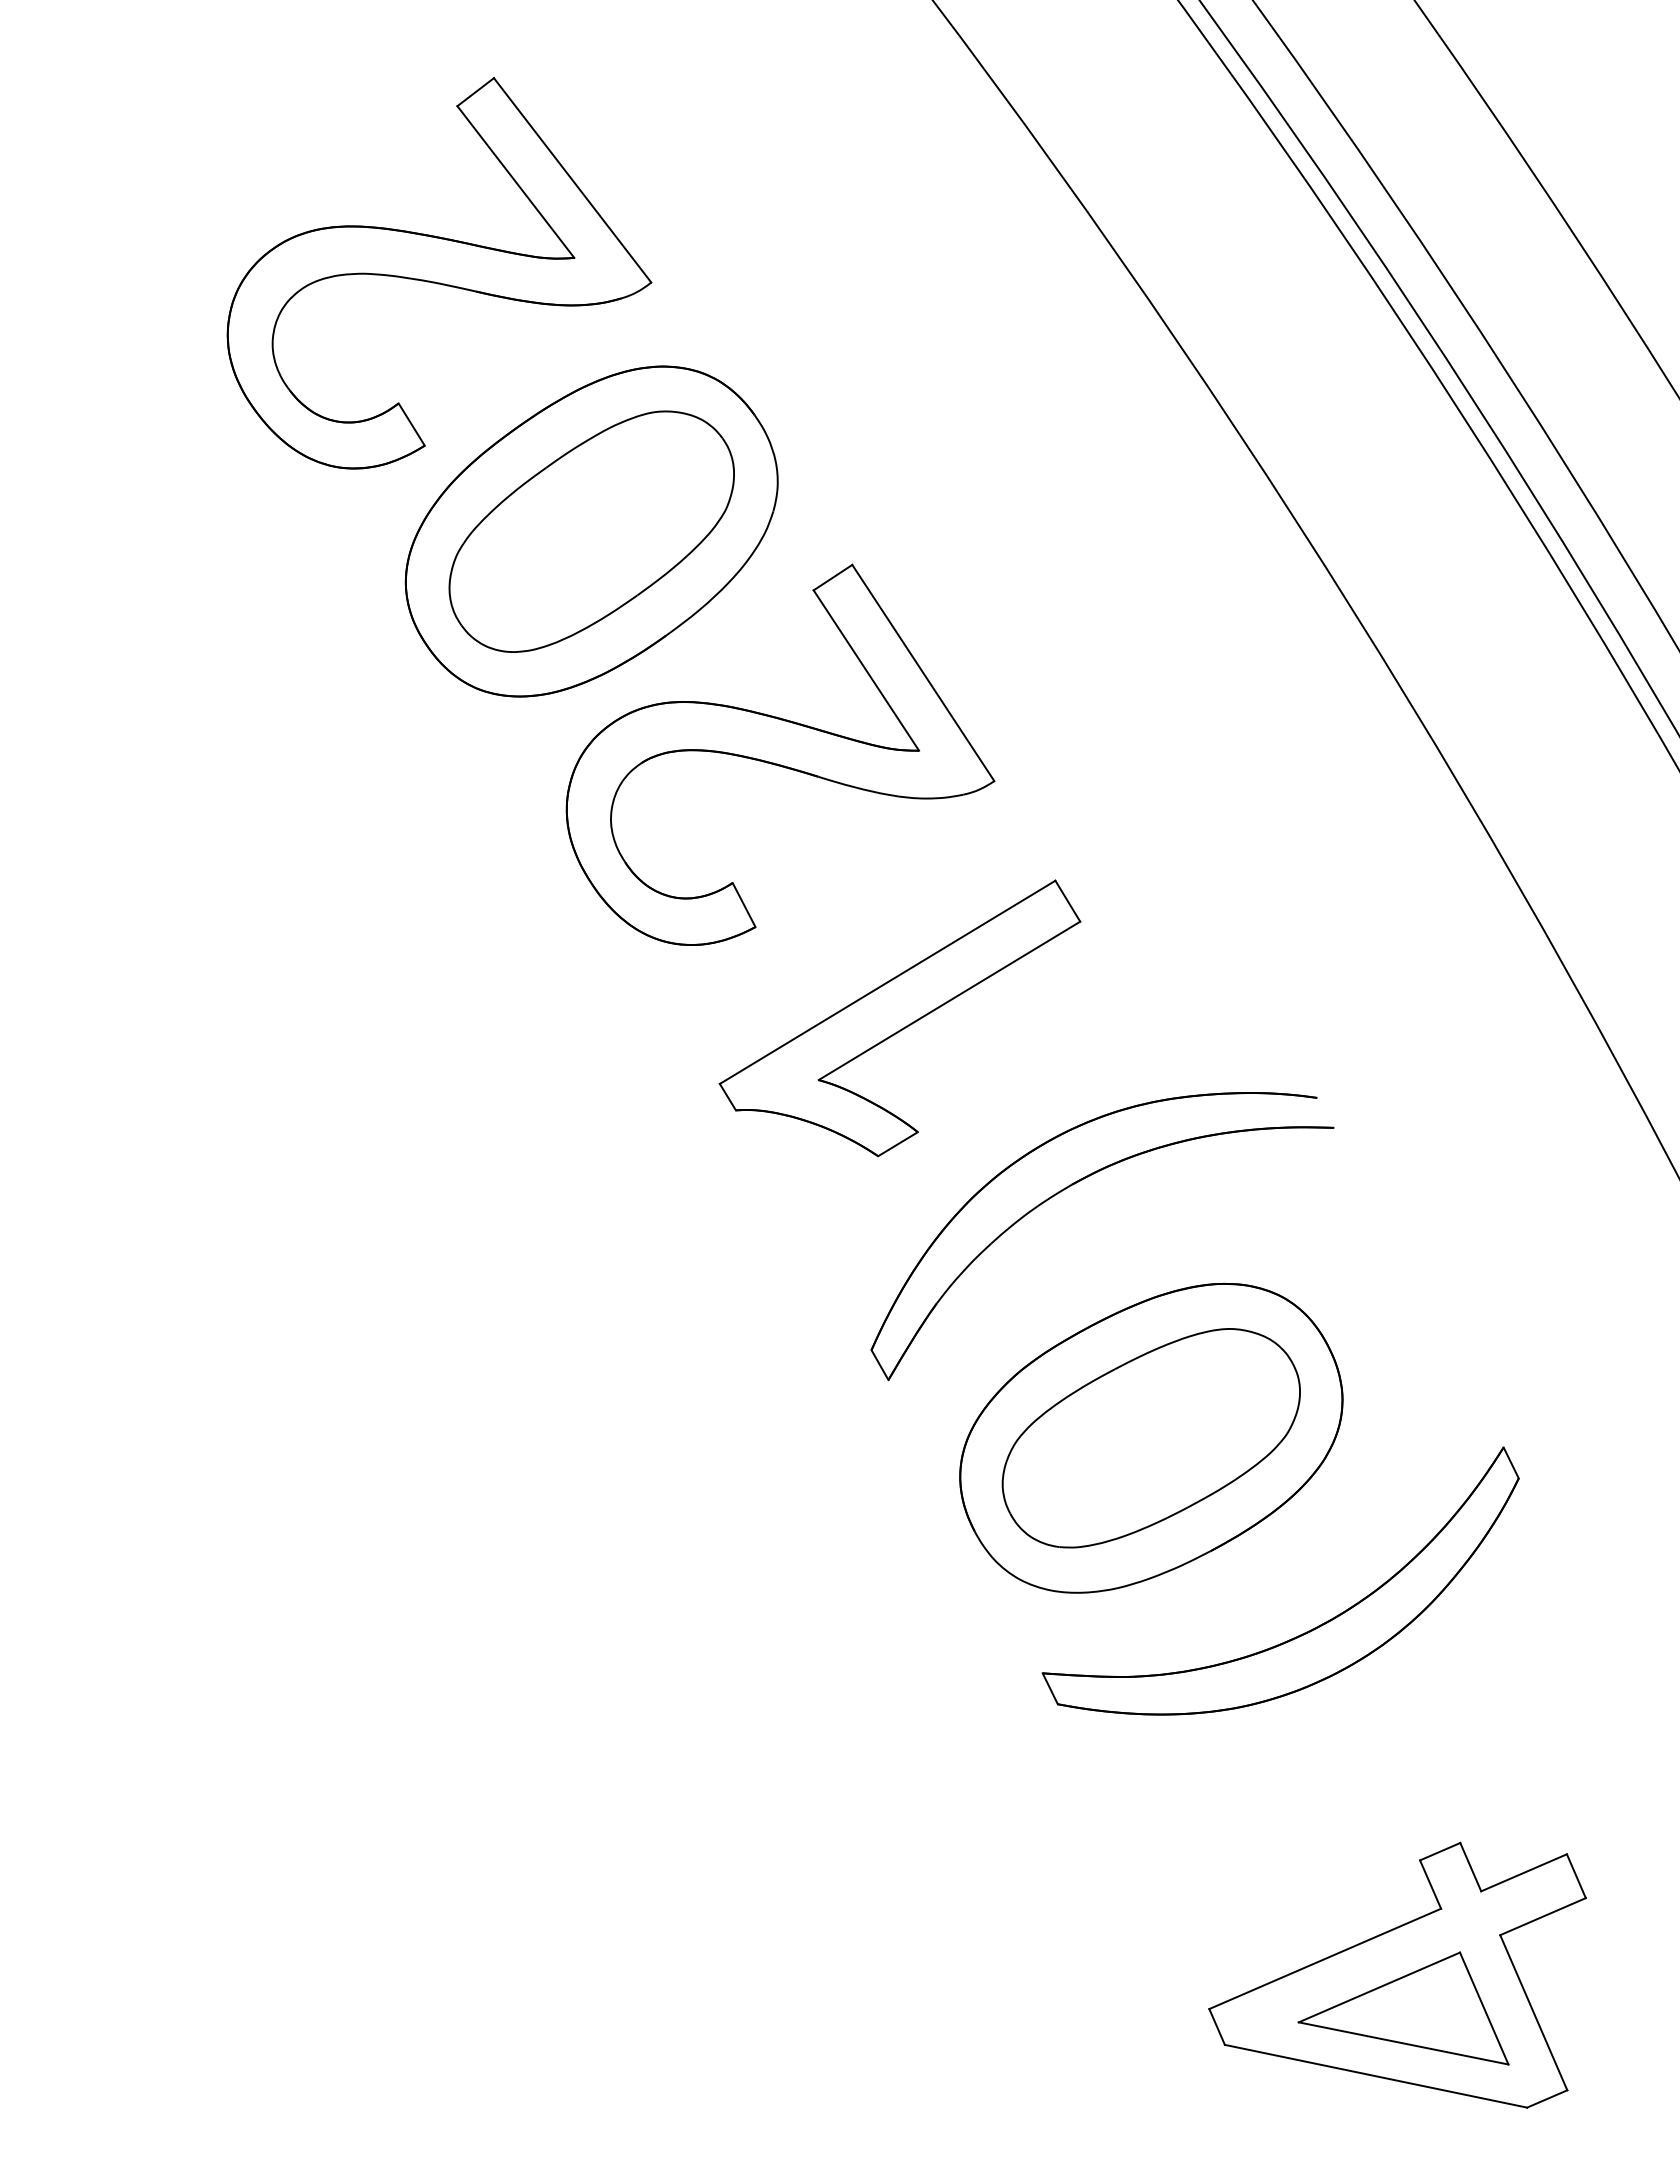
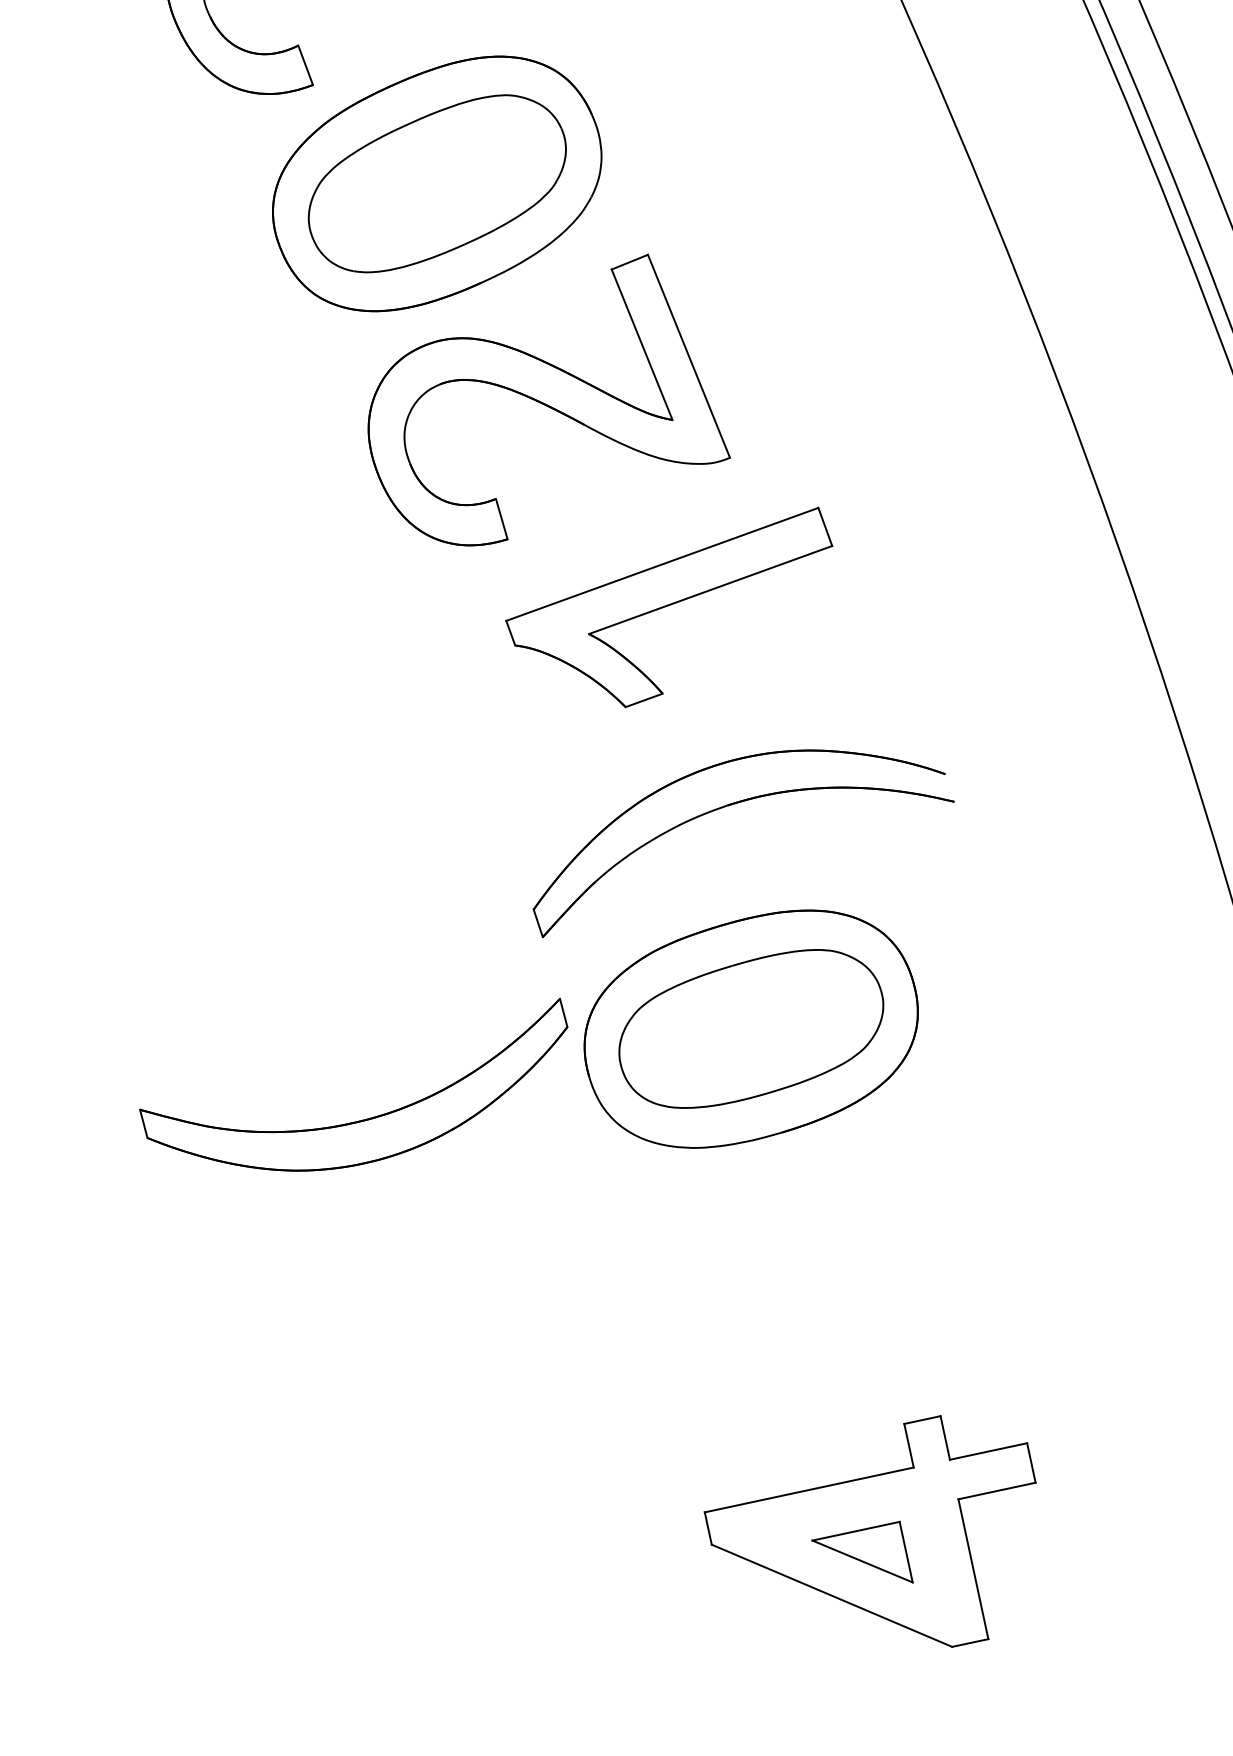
part: (899, 1018) -> (666, 596), moved
part: (1306, 1631) -> (365, 1118), moved
part: (1403, 2008) -> (865, 1544), size x0.6

